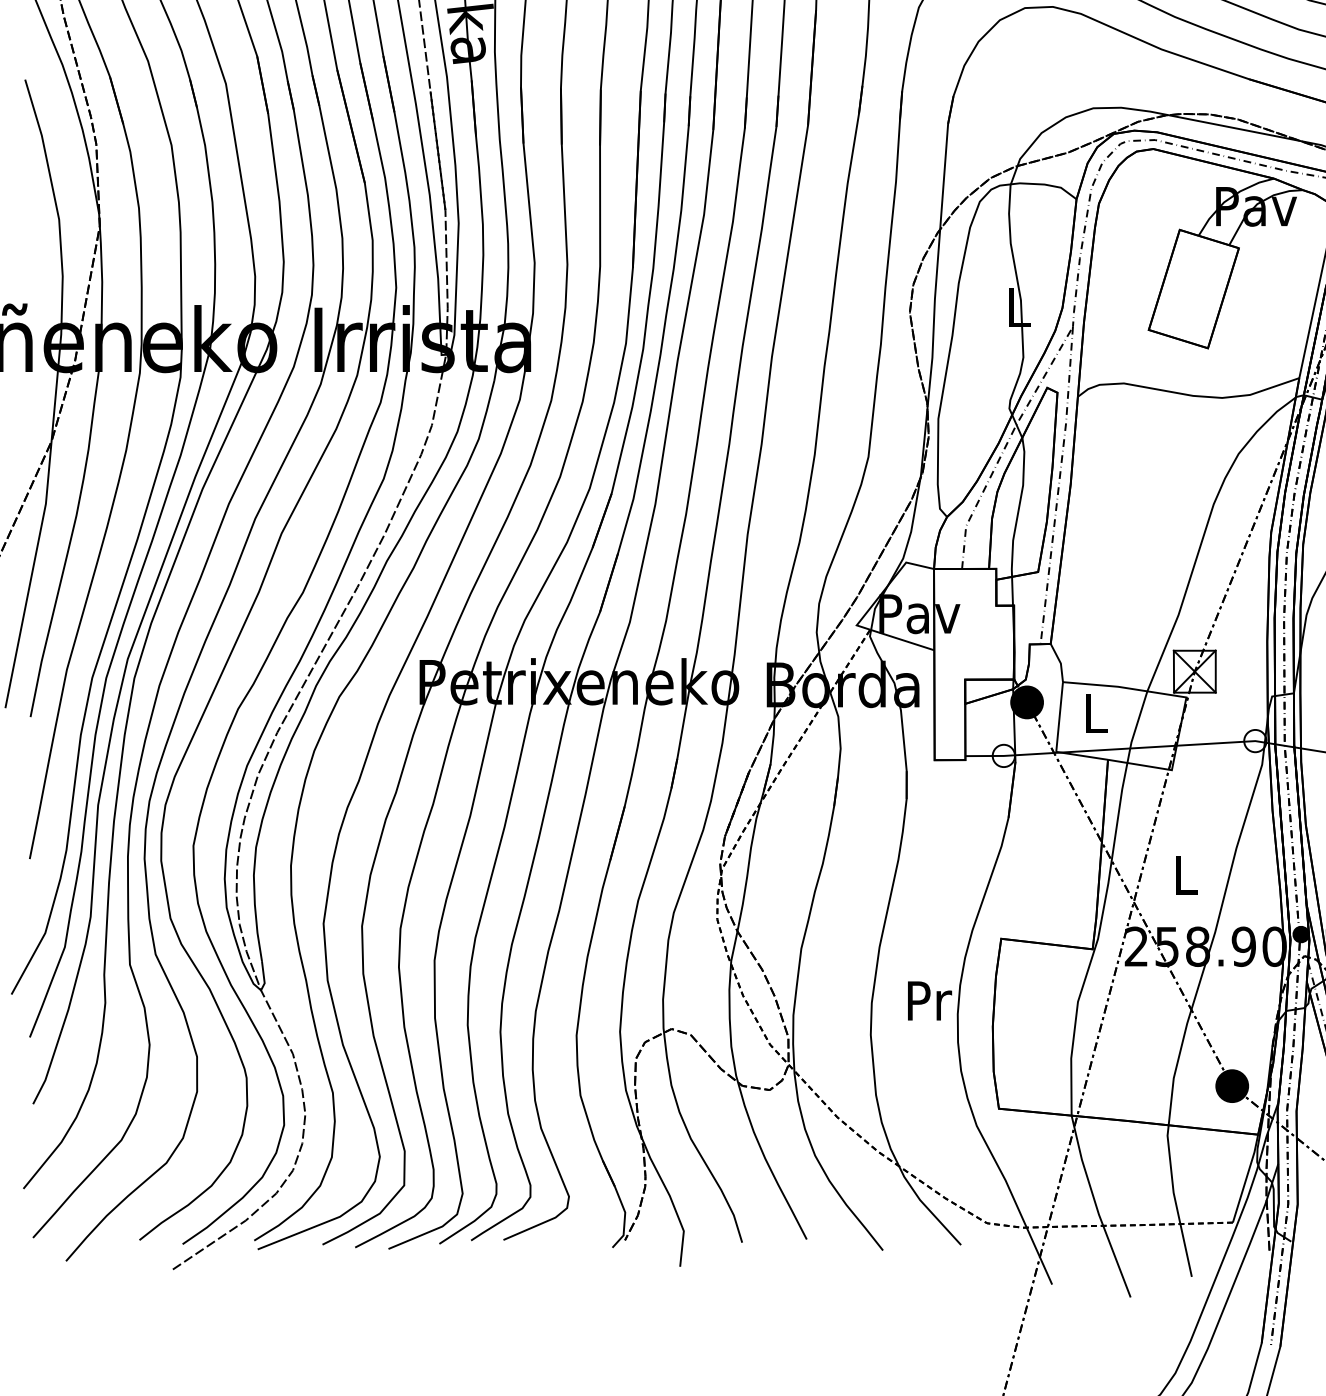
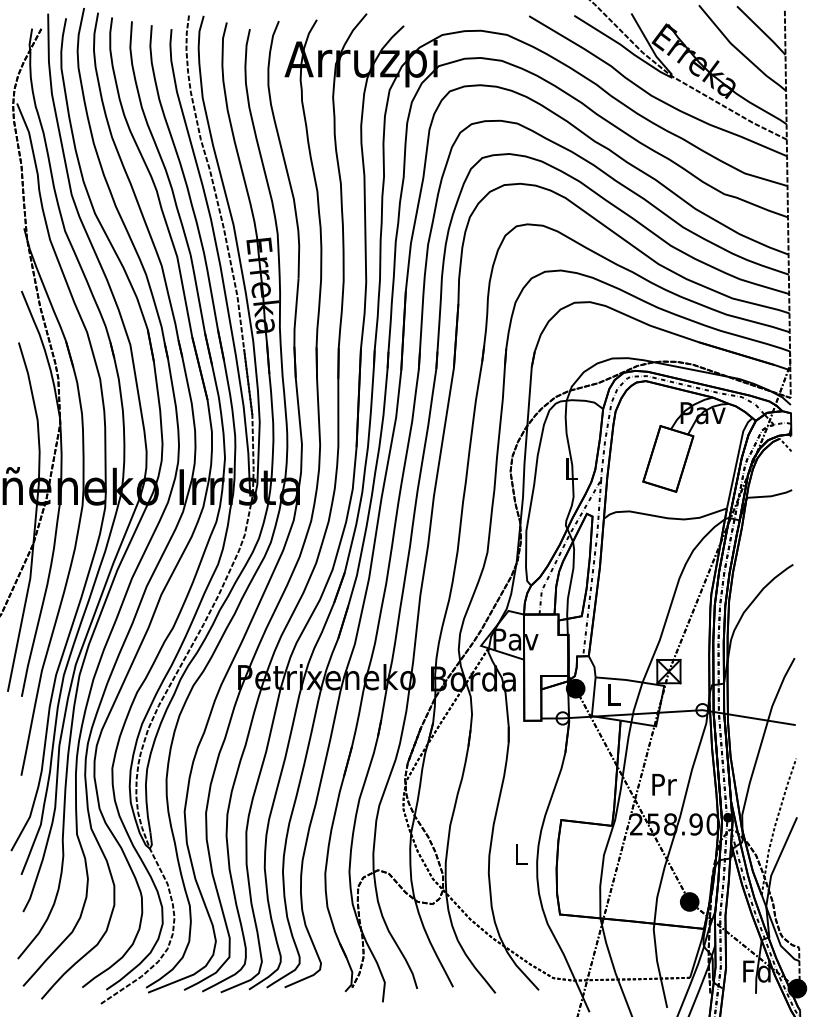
text: (1186, 874) -> (664, 784), L -> Pr
text: (929, 1000) -> (521, 854), Pr -> L

